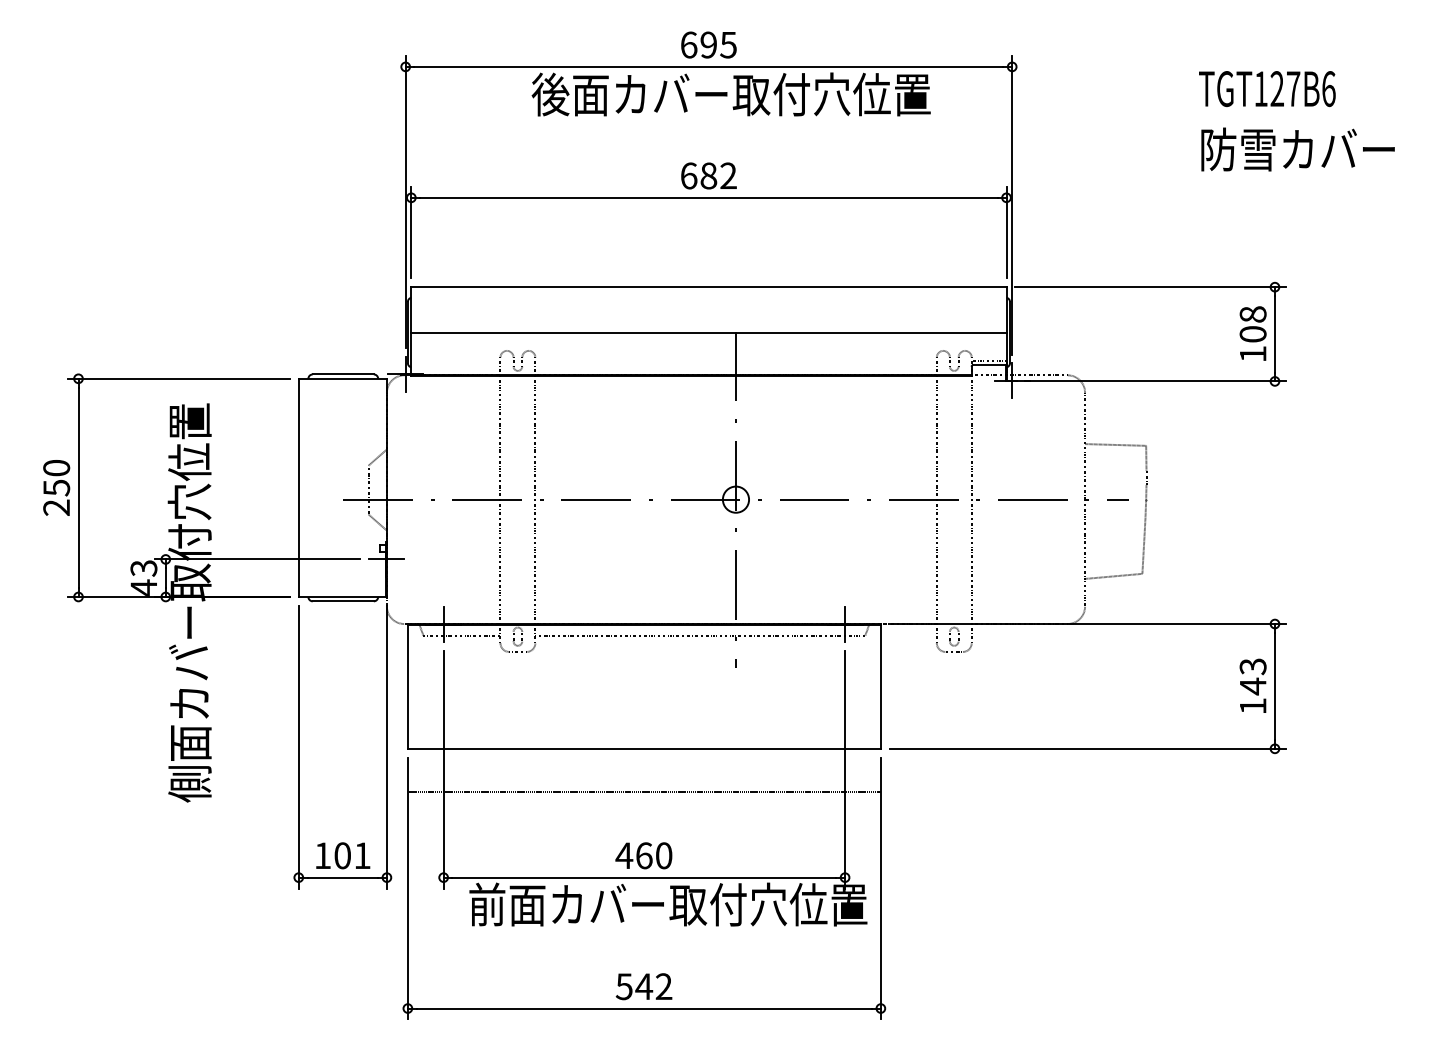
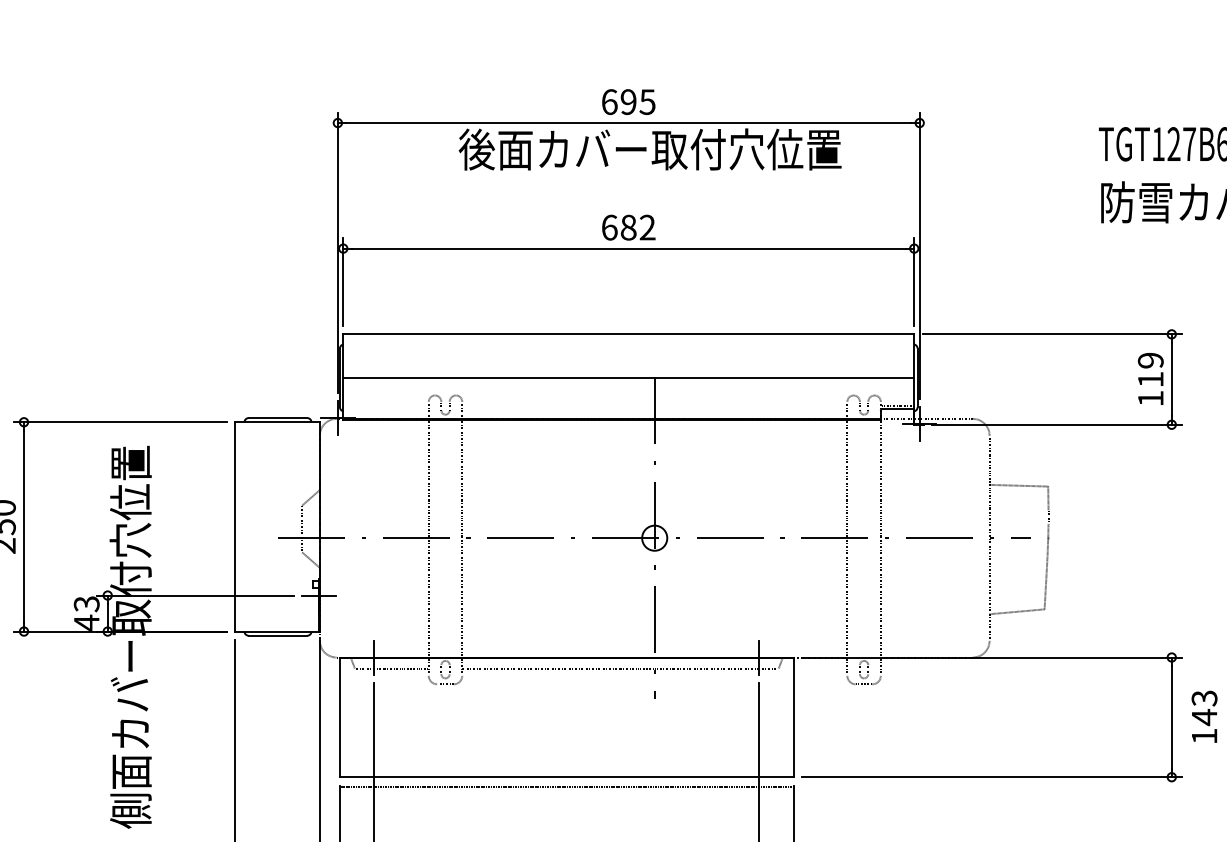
text: (1252, 324) -> (1150, 370), 108 -> 119
text: (1252, 685) -> (1203, 716), moved
line: (643, 792) -> (566, 787), moved

